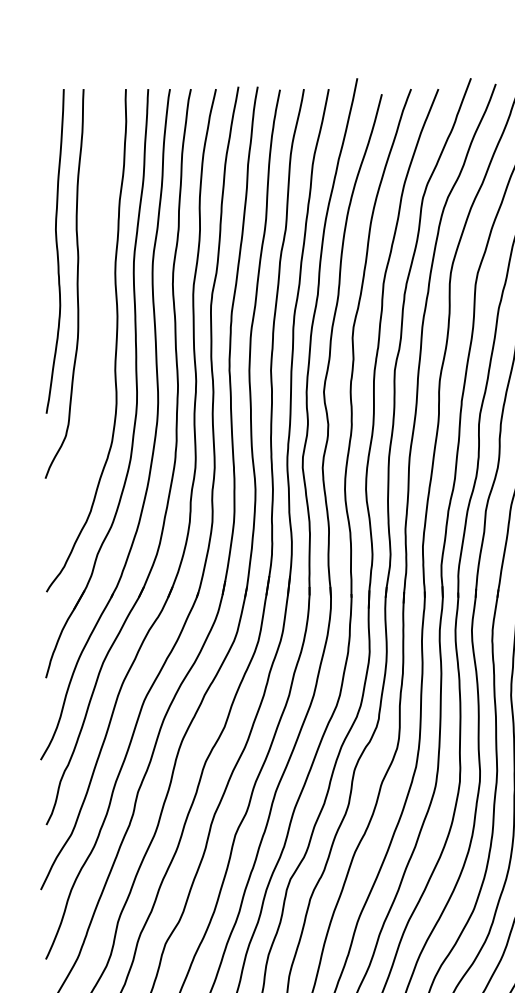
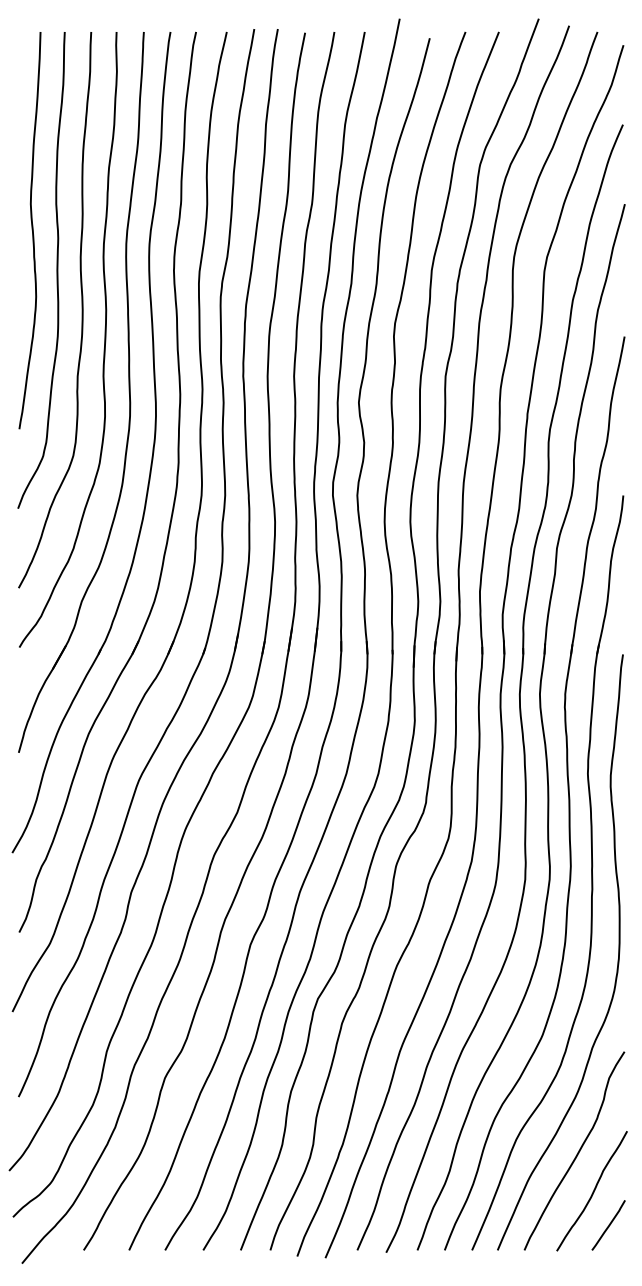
curve: (97, 316) -> (81, 310), added

